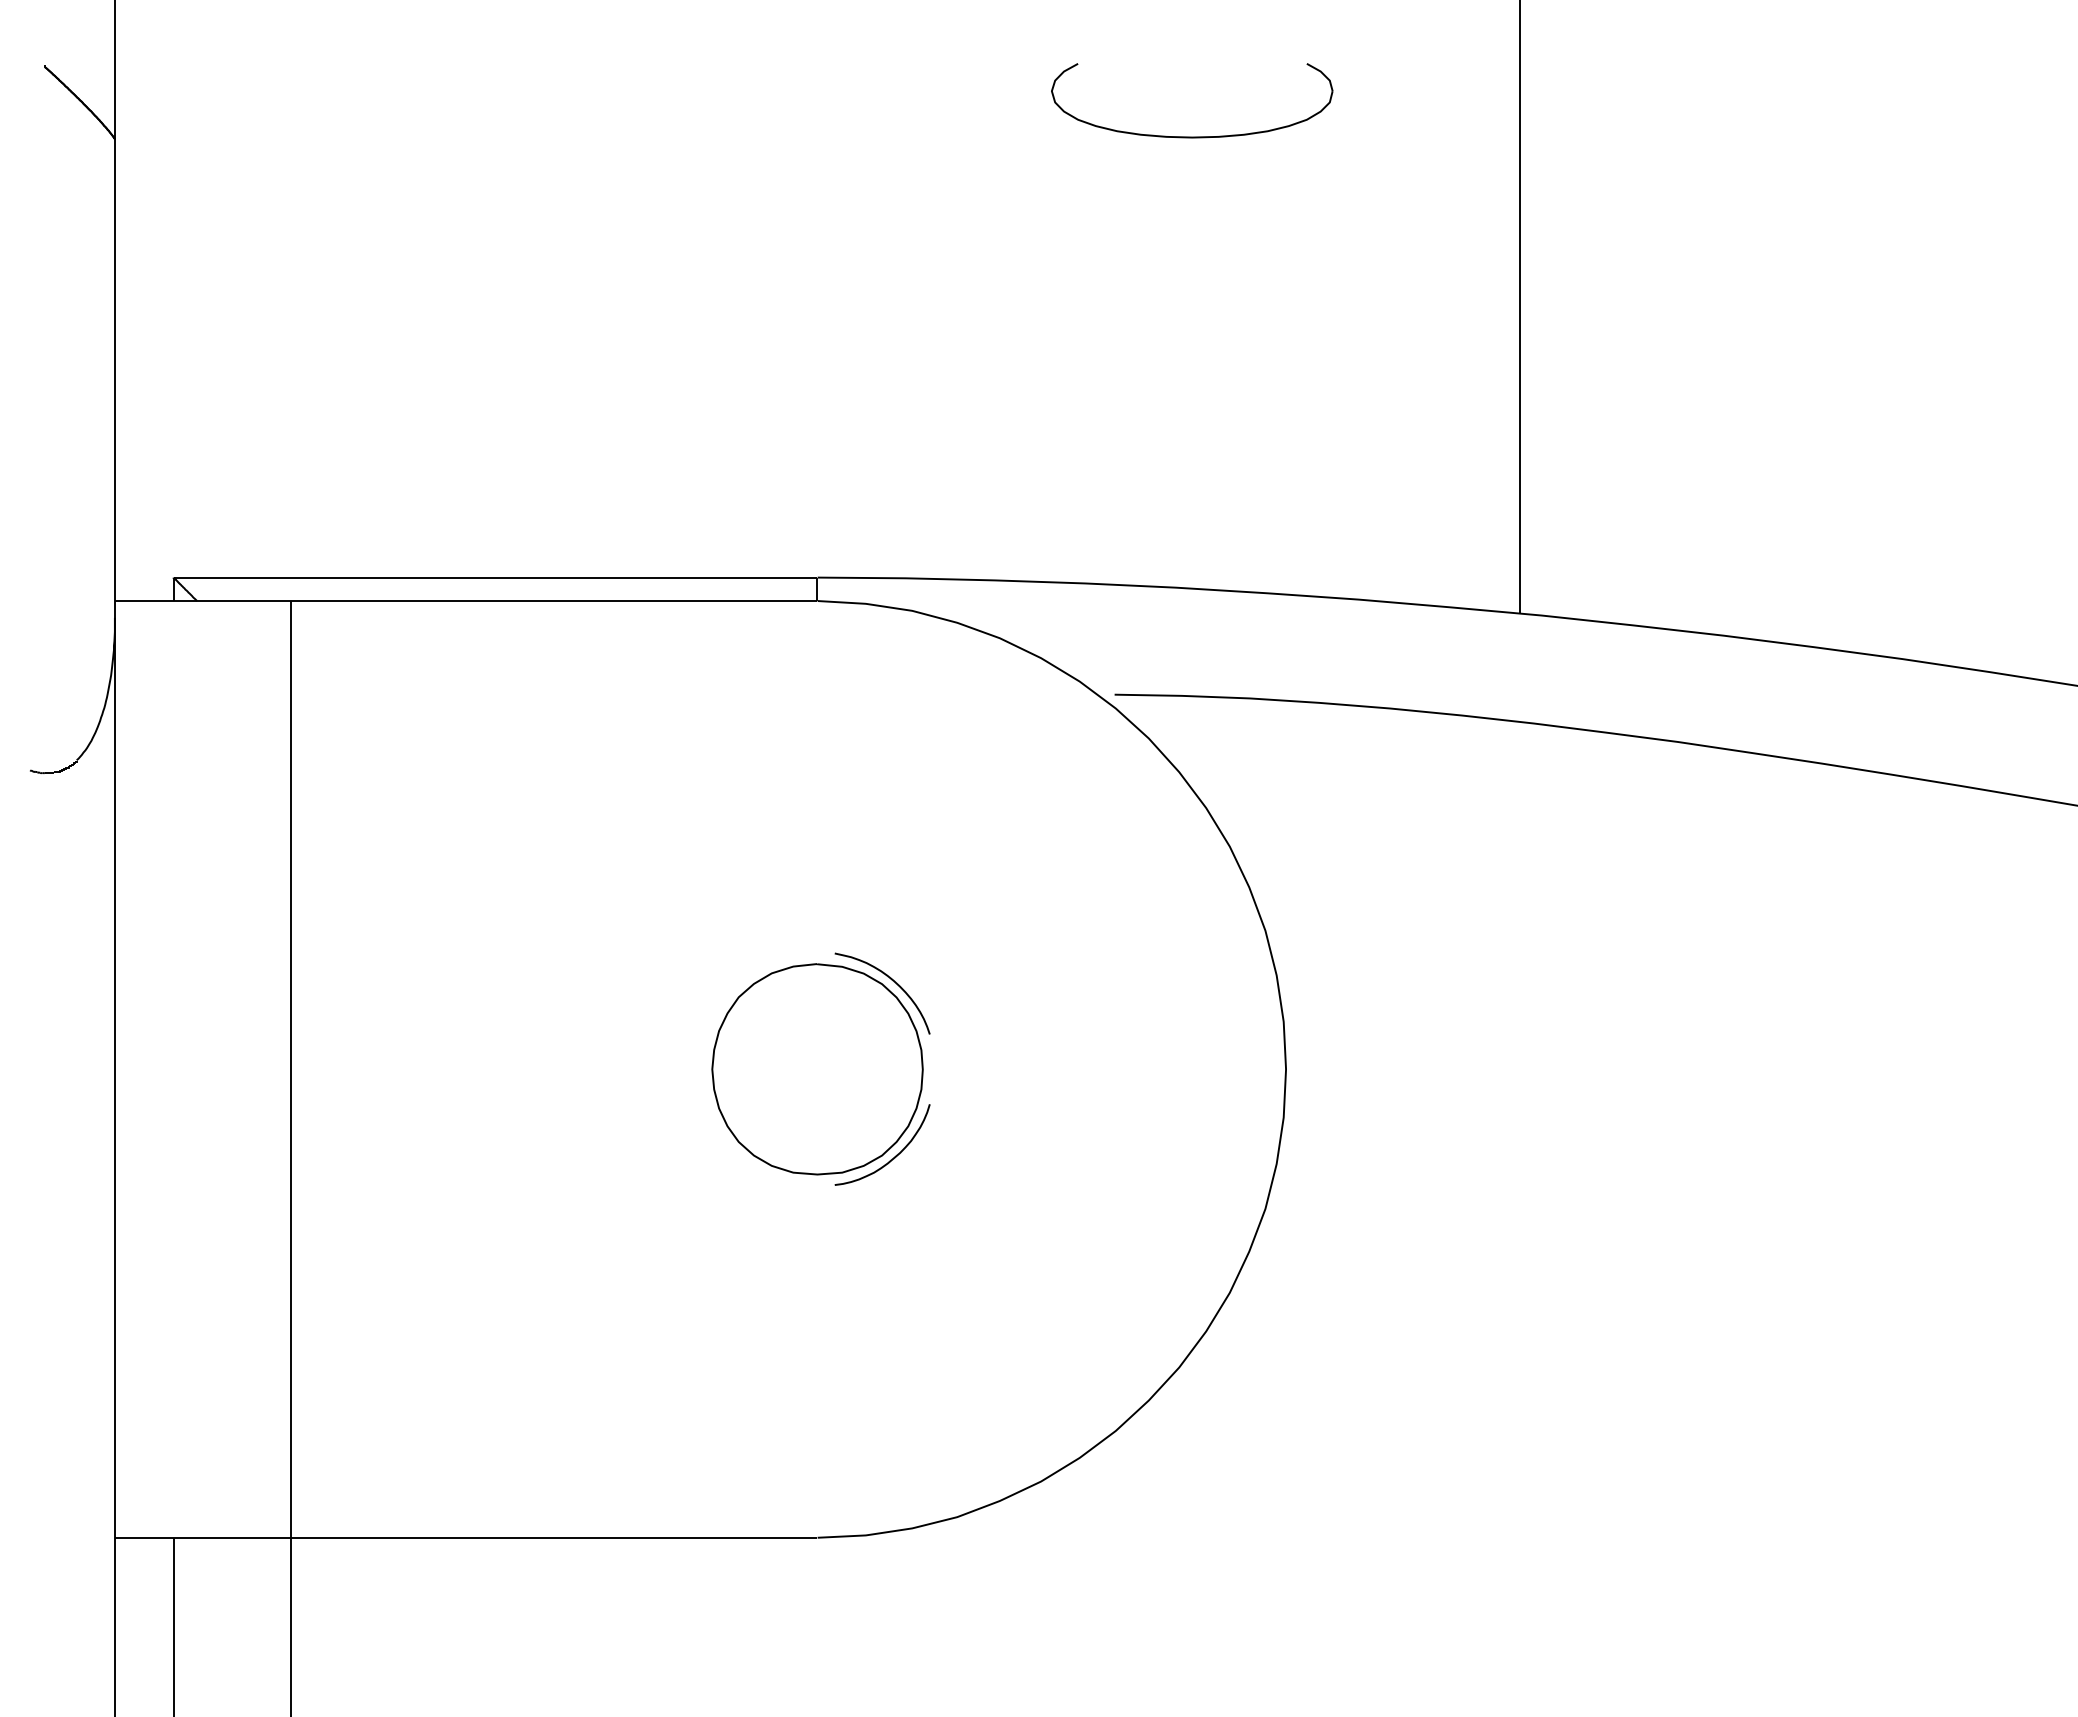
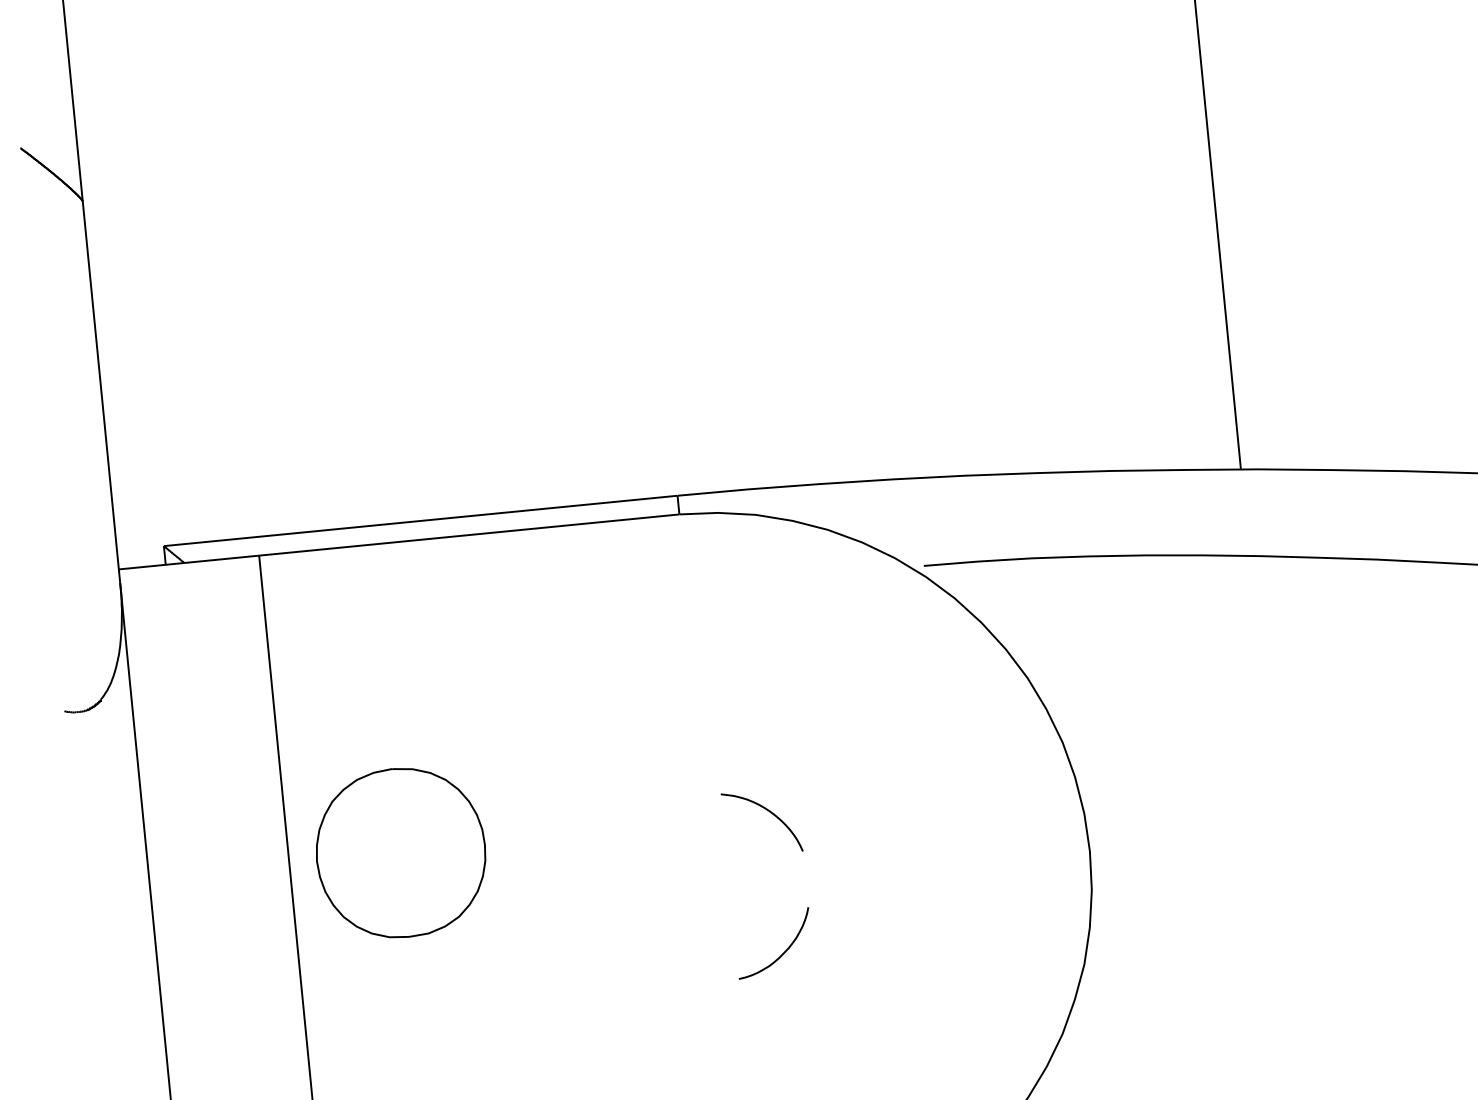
part: (1192, 136) -> (942, 114), removed
part: (817, 1069) -> (400, 853), moved

